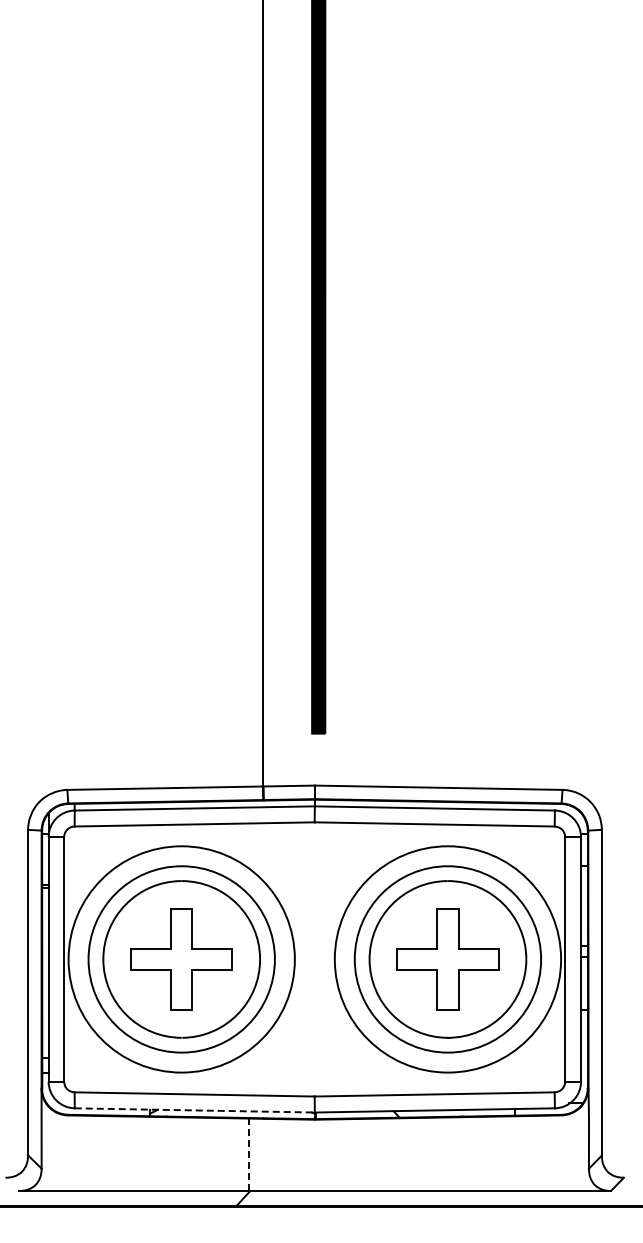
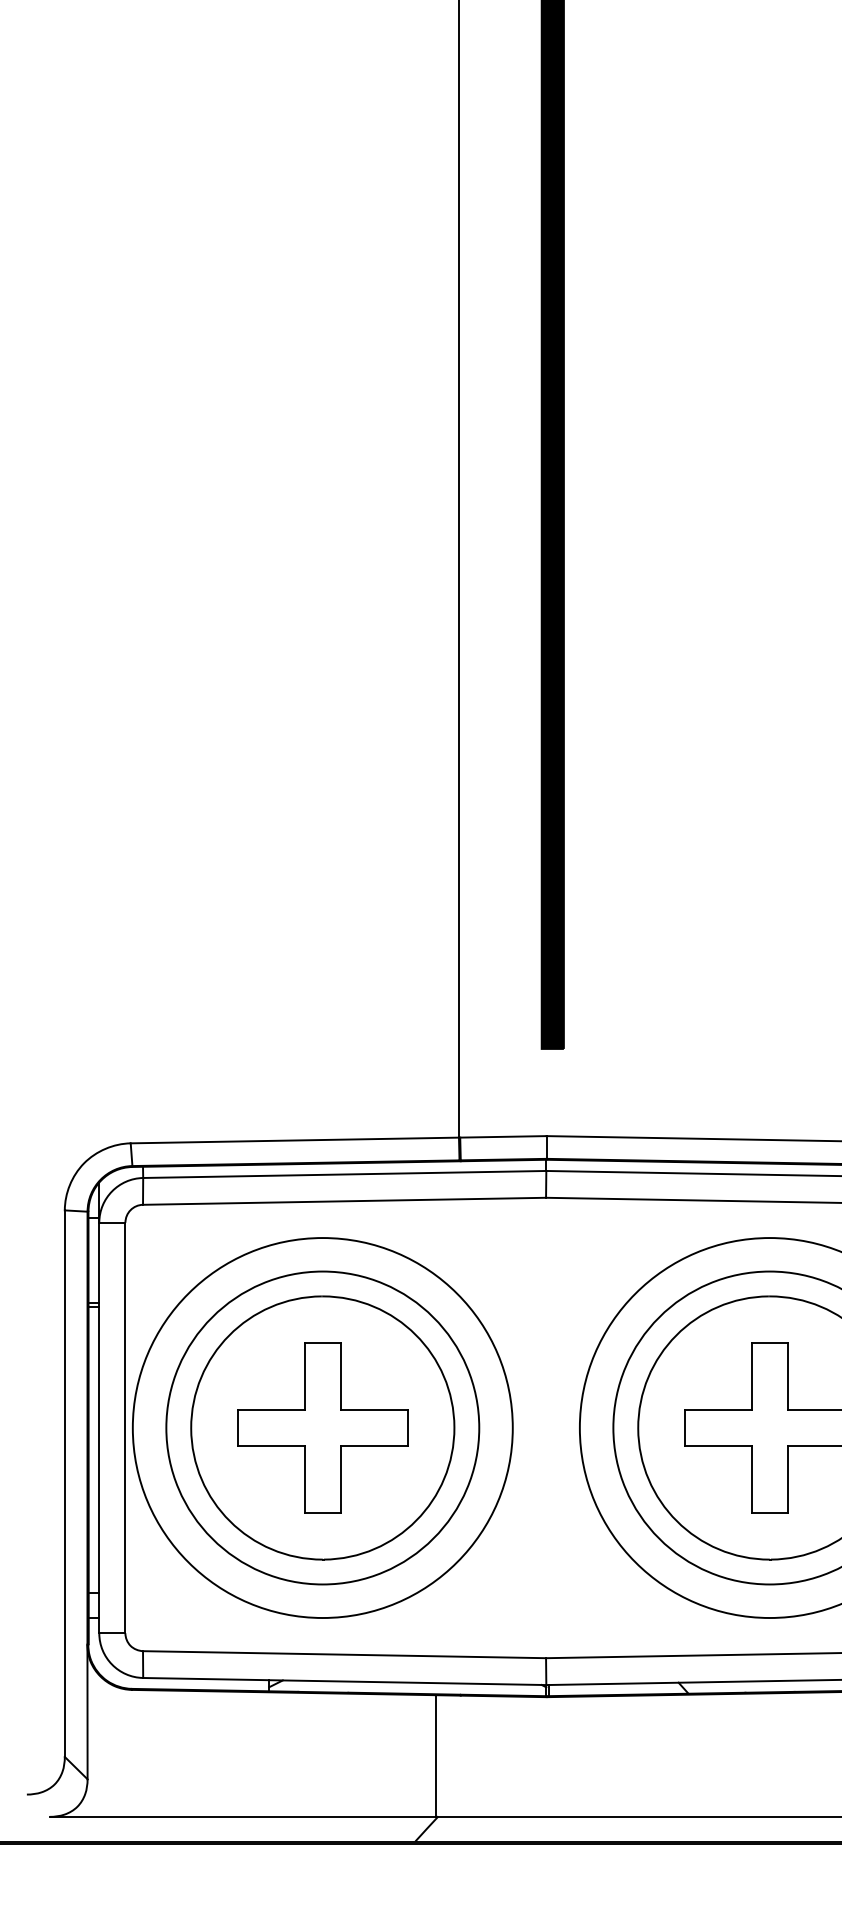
line: (195, 1110) -> (345, 1681), dashed -> solid
line: (249, 1154) -> (436, 1755), dashed -> solid

